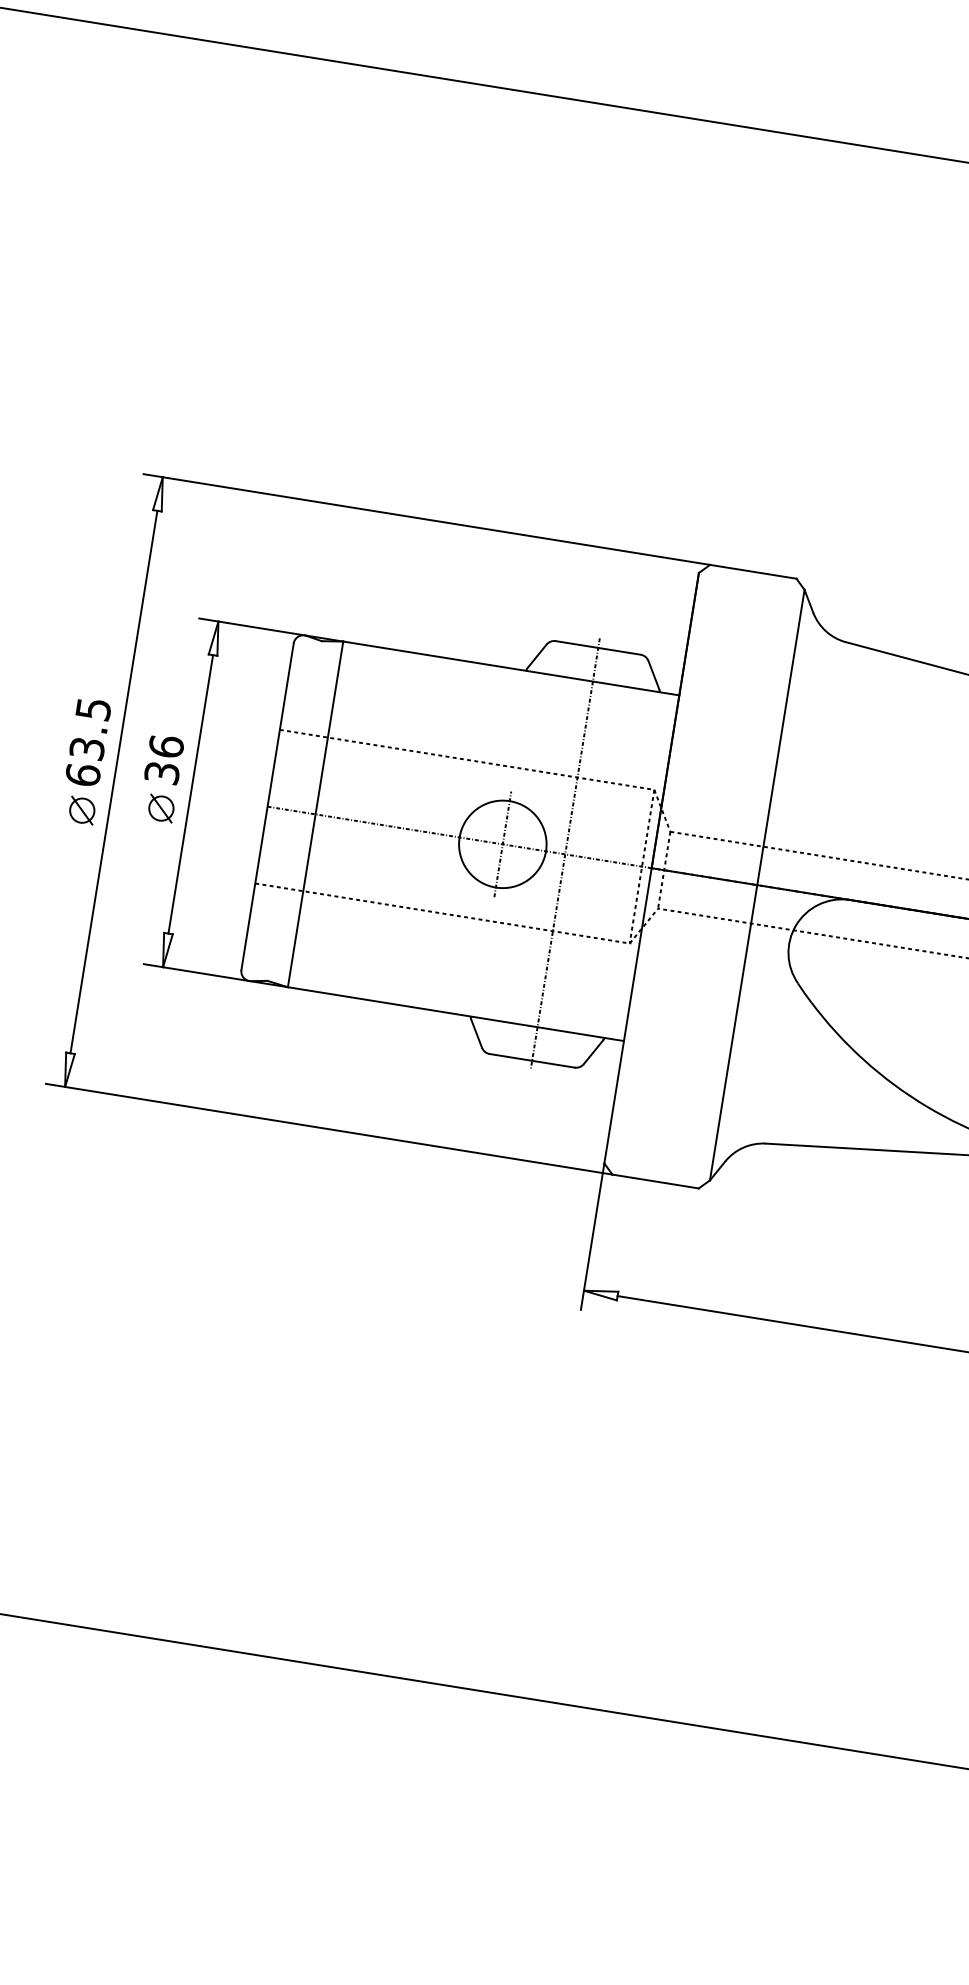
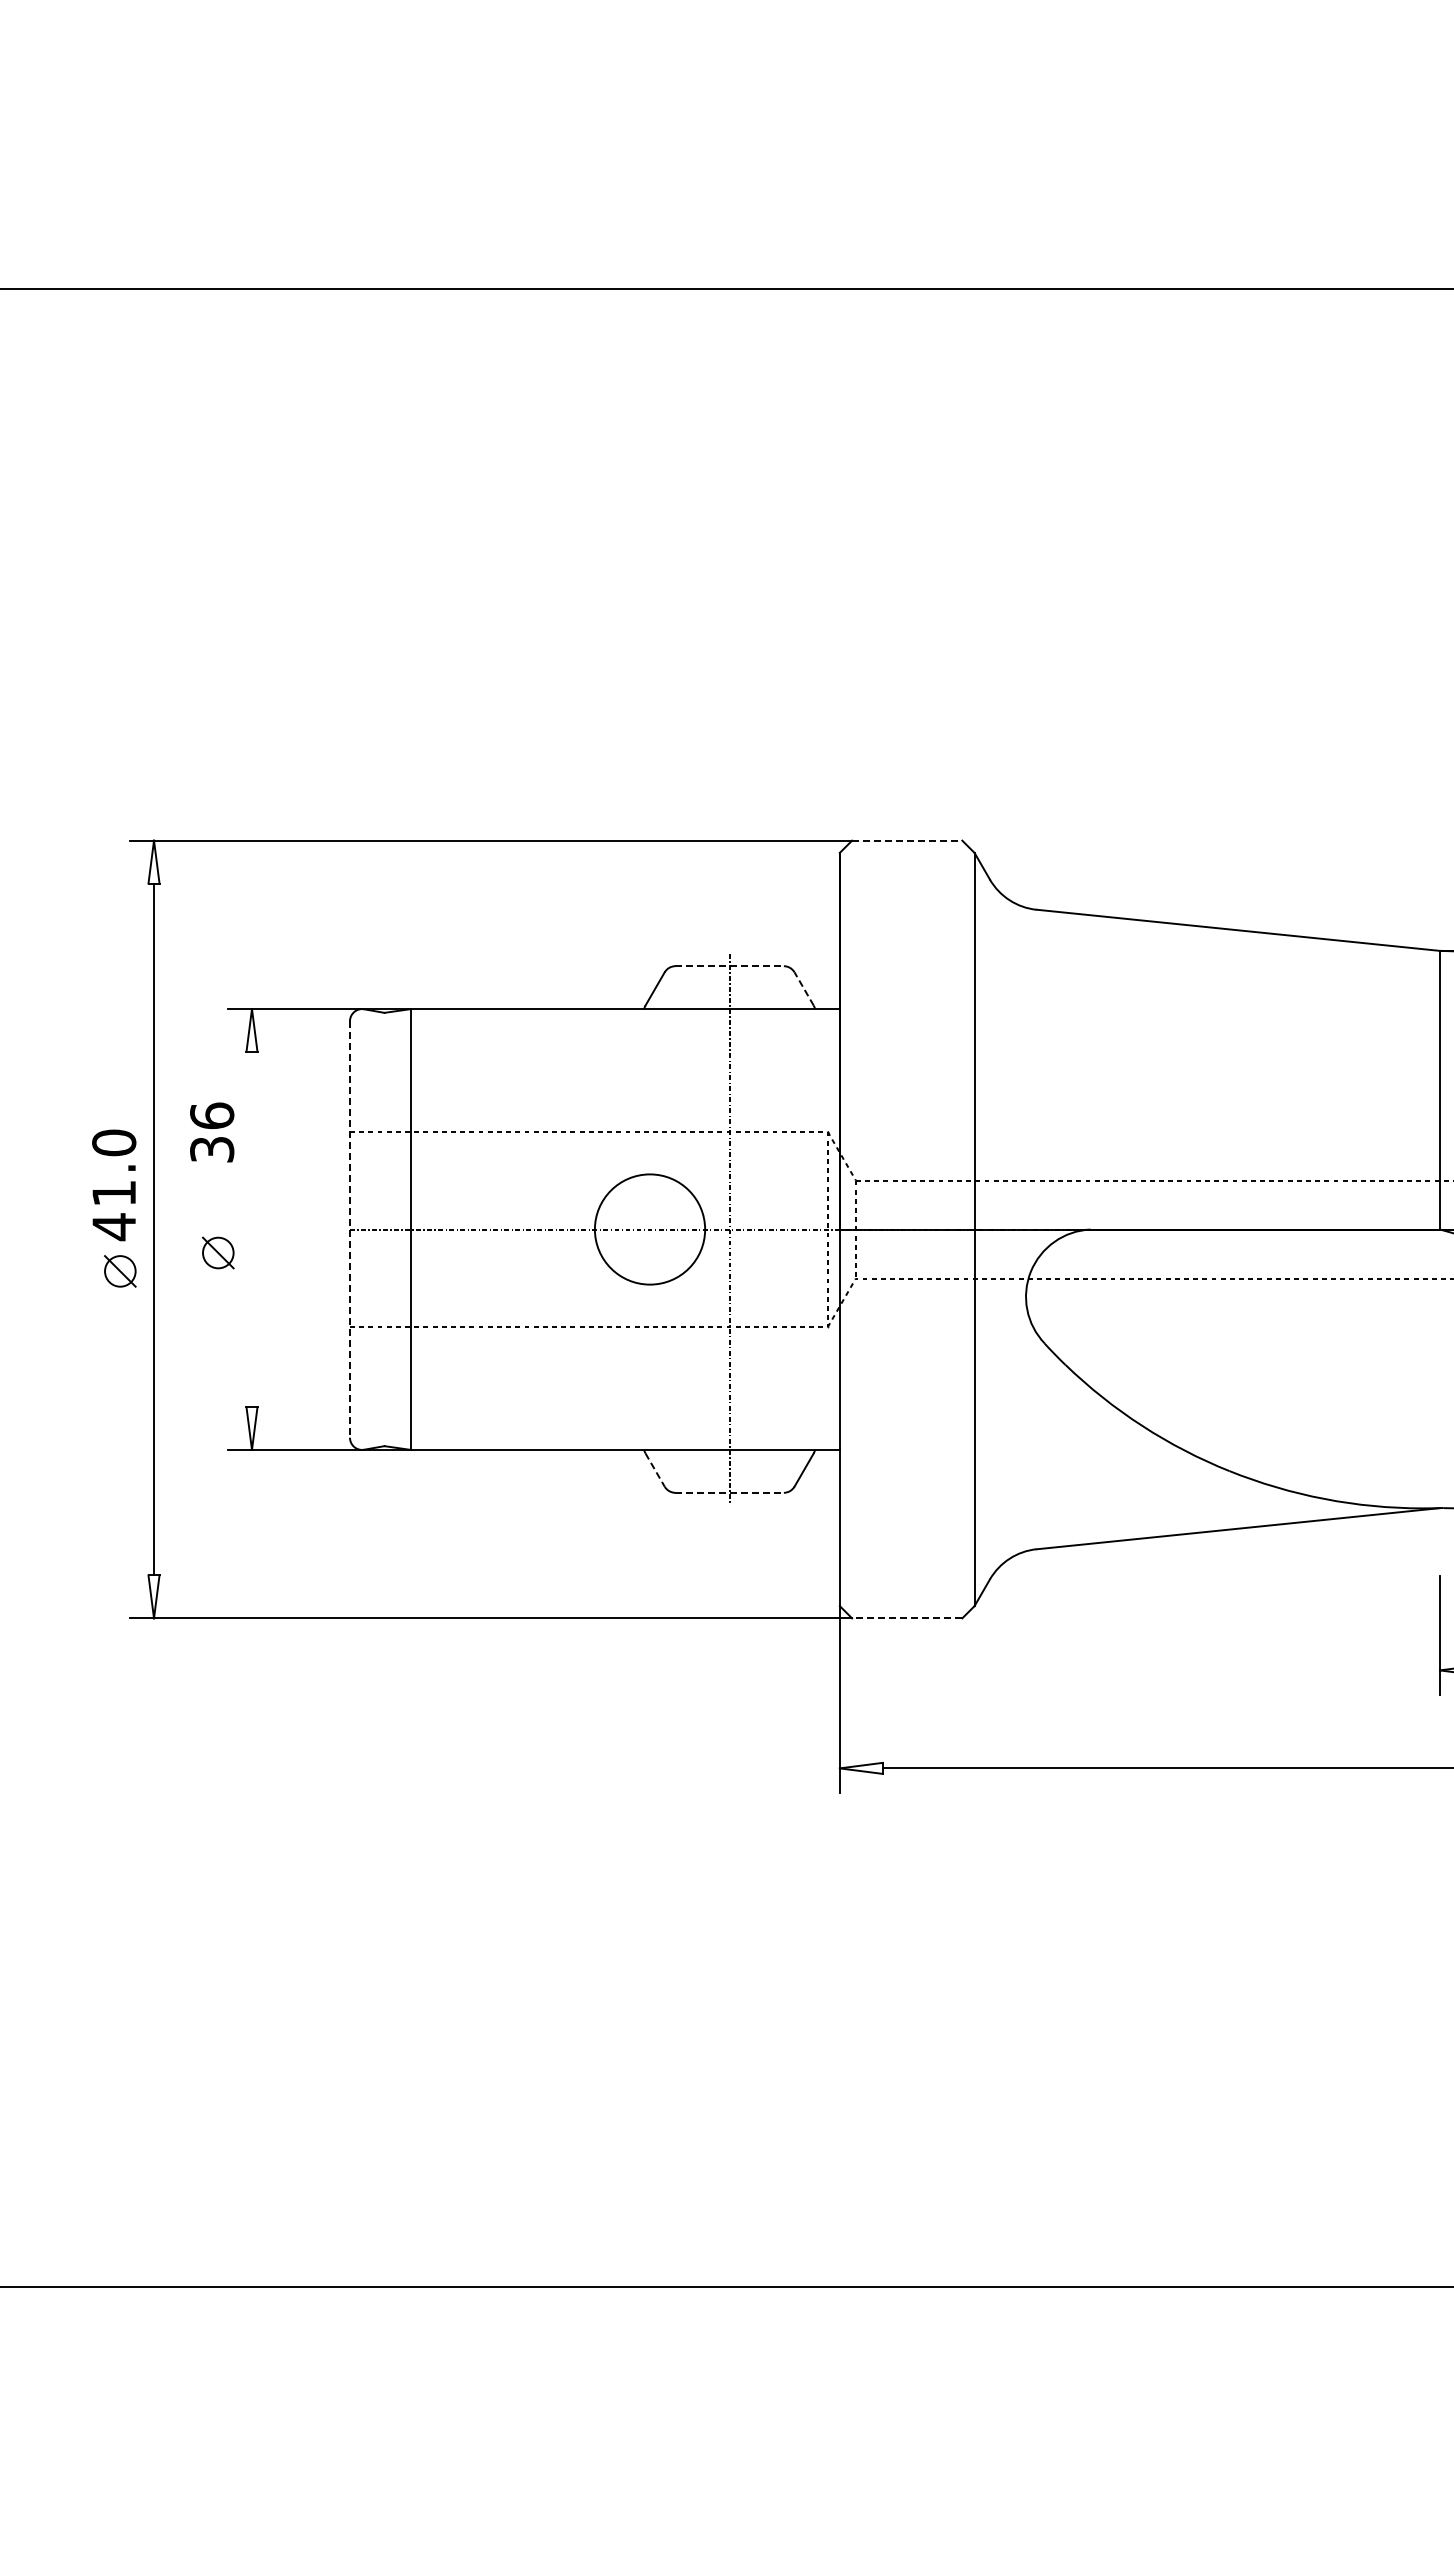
line: (753, 571) -> (907, 840), solid -> dashed
line: (598, 648) -> (730, 966), solid -> dashed
line: (653, 674) -> (803, 988), solid -> dashed
text: (88, 742) -> (114, 1185), 63.5 -> 41.0
text: (164, 759) -> (212, 1132), moved
line: (191, 794) -> (252, 1229), removed
line: (267, 807) -> (349, 1230), solid -> dashed
line: (503, 844) -> (650, 1229), removed
line: (476, 1033) -> (655, 1470), solid -> dashed
line: (532, 1060) -> (730, 1492), solid -> dashed
line: (655, 1181) -> (906, 1618), solid -> dashed

